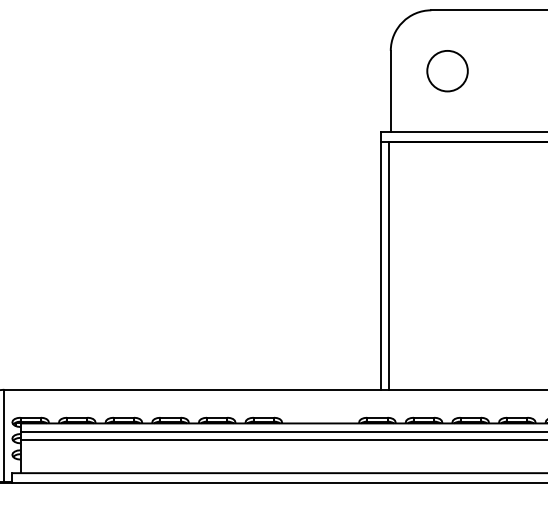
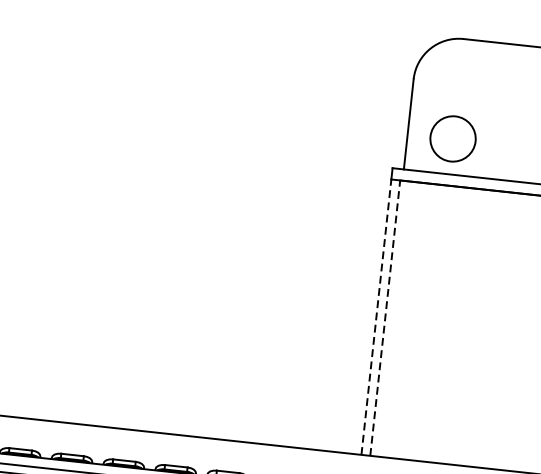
circle: (447, 71) -> (452, 139), moved
line: (380, 265) -> (376, 316), solid -> dashed
line: (388, 265) -> (385, 317), solid -> dashed

